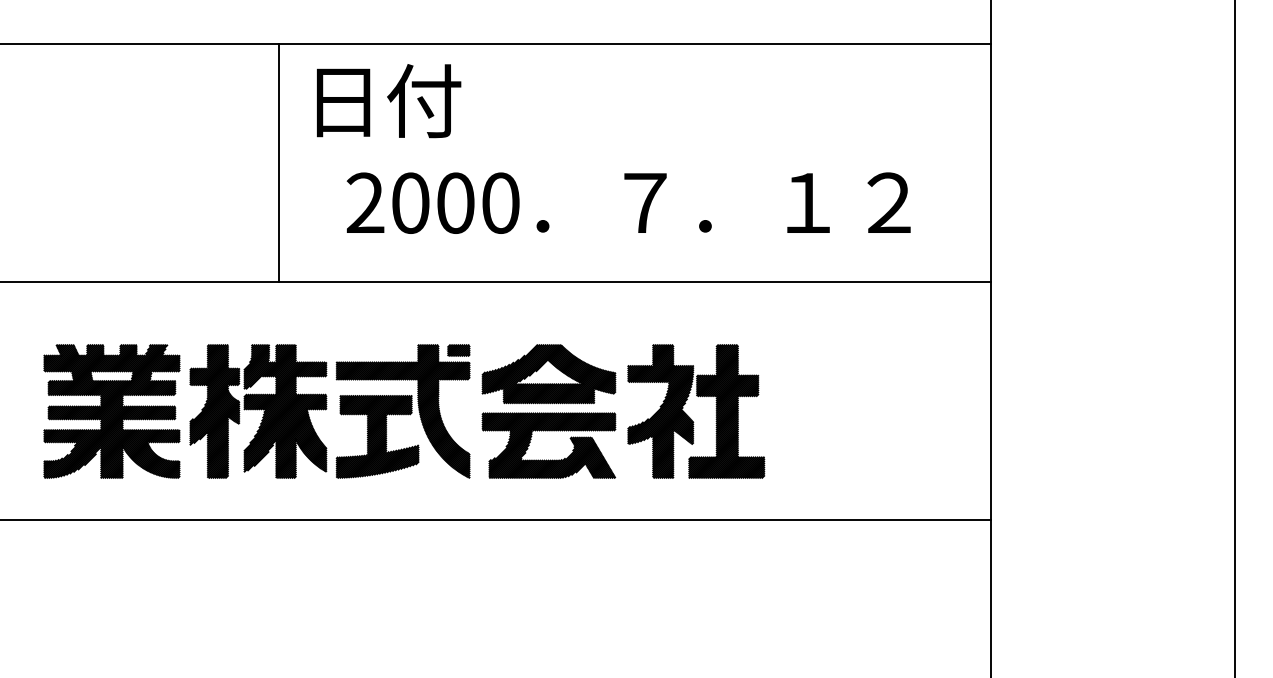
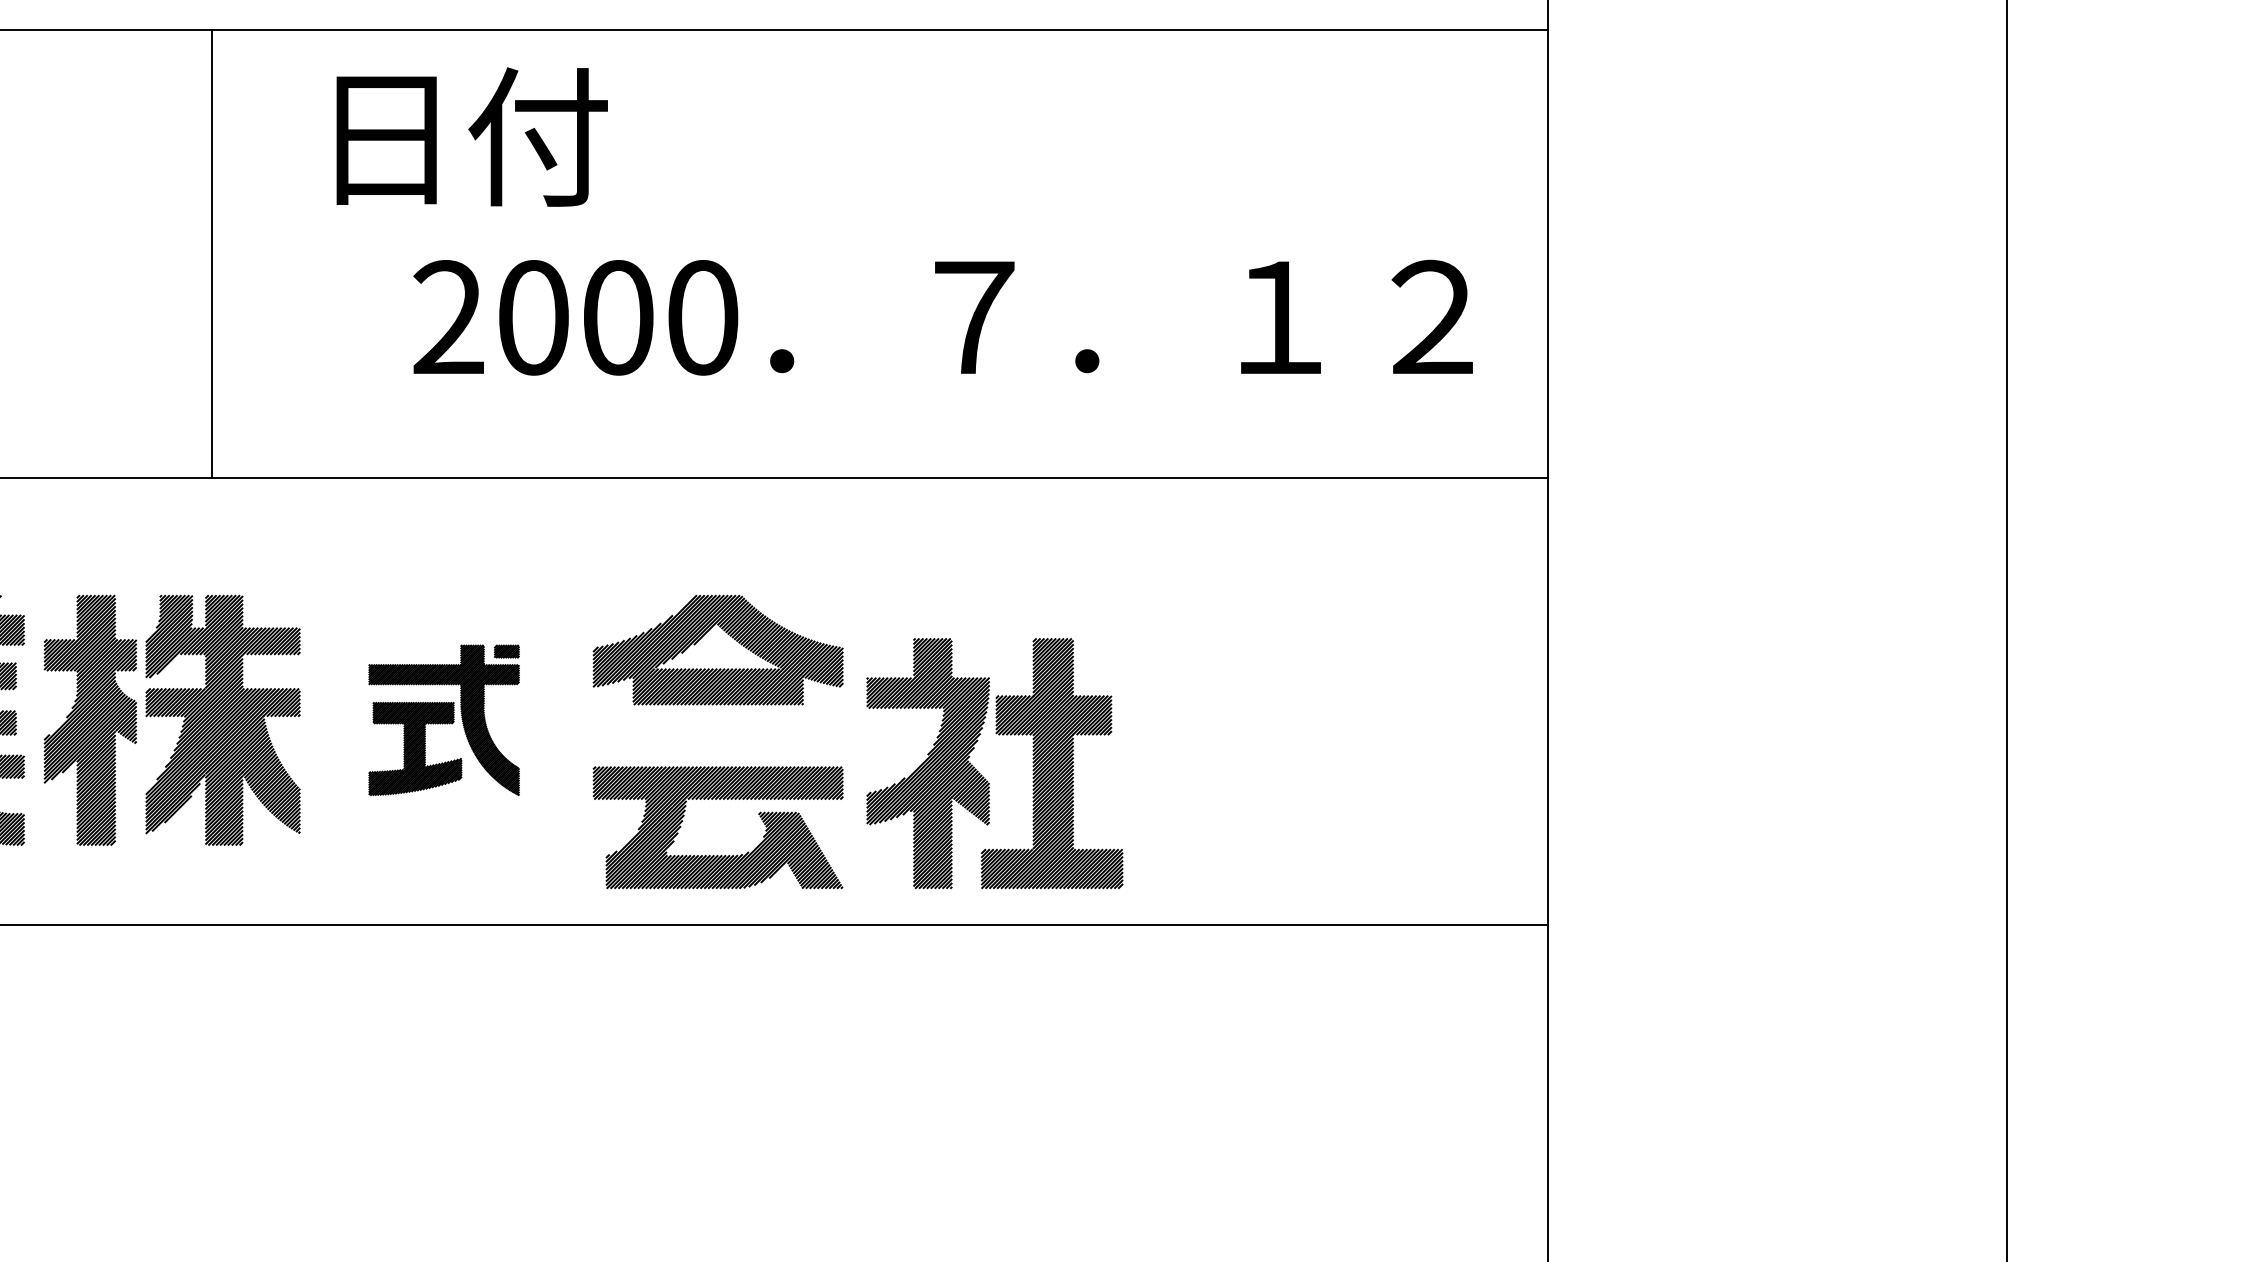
text: (389, 101) -> (473, 137), moved
text: (628, 202) -> (942, 316), moved
part: (402, 411) -> (443, 720), size x0.6
part: (690, 417) -> (984, 774), moved
part: (548, 431) -> (717, 801), moved

